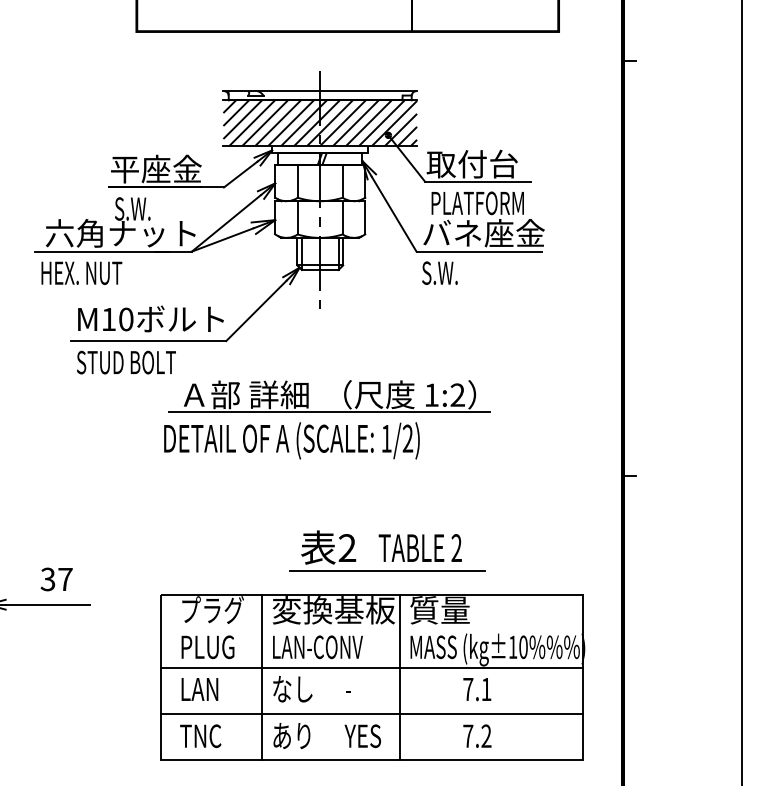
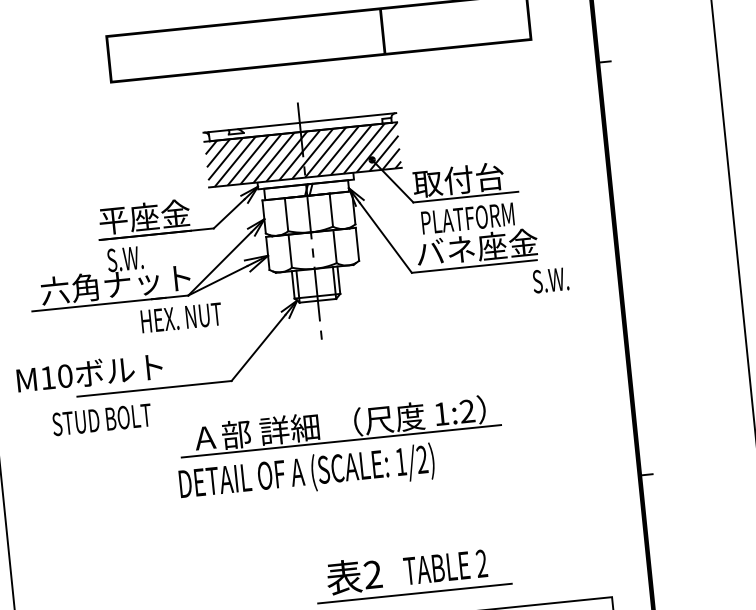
text: (81, 272) -> (181, 317), moved
text: (439, 272) -> (550, 279), moved
text: (150, 318) -> (89, 372), moved
text: (126, 362) -> (102, 419), moved

